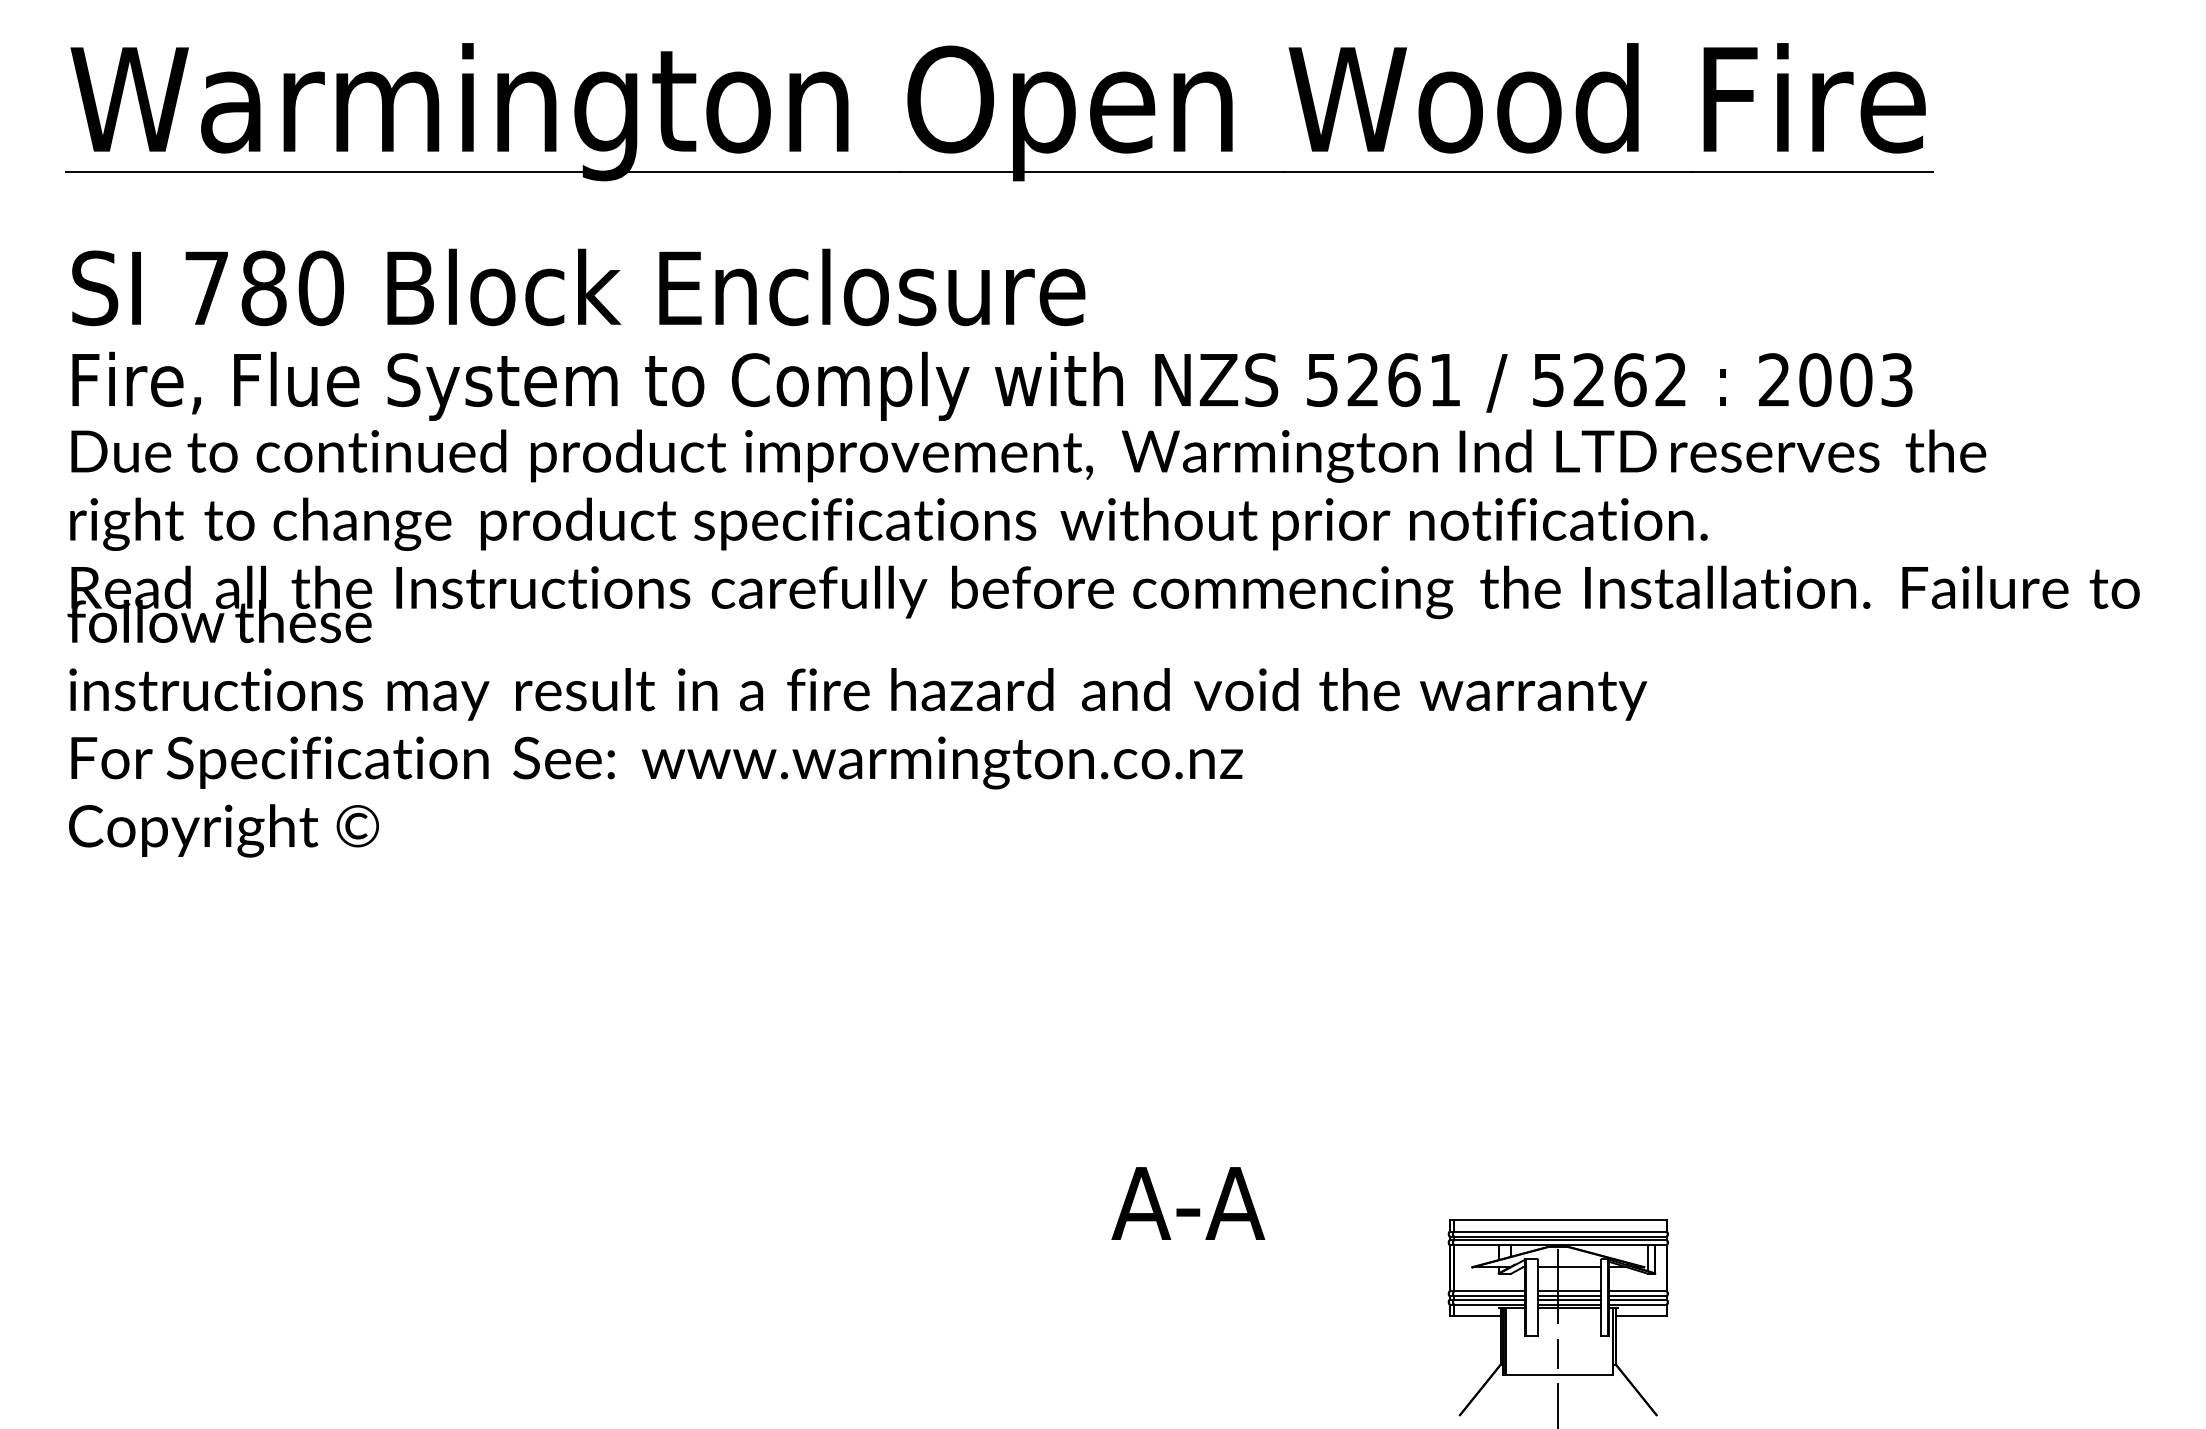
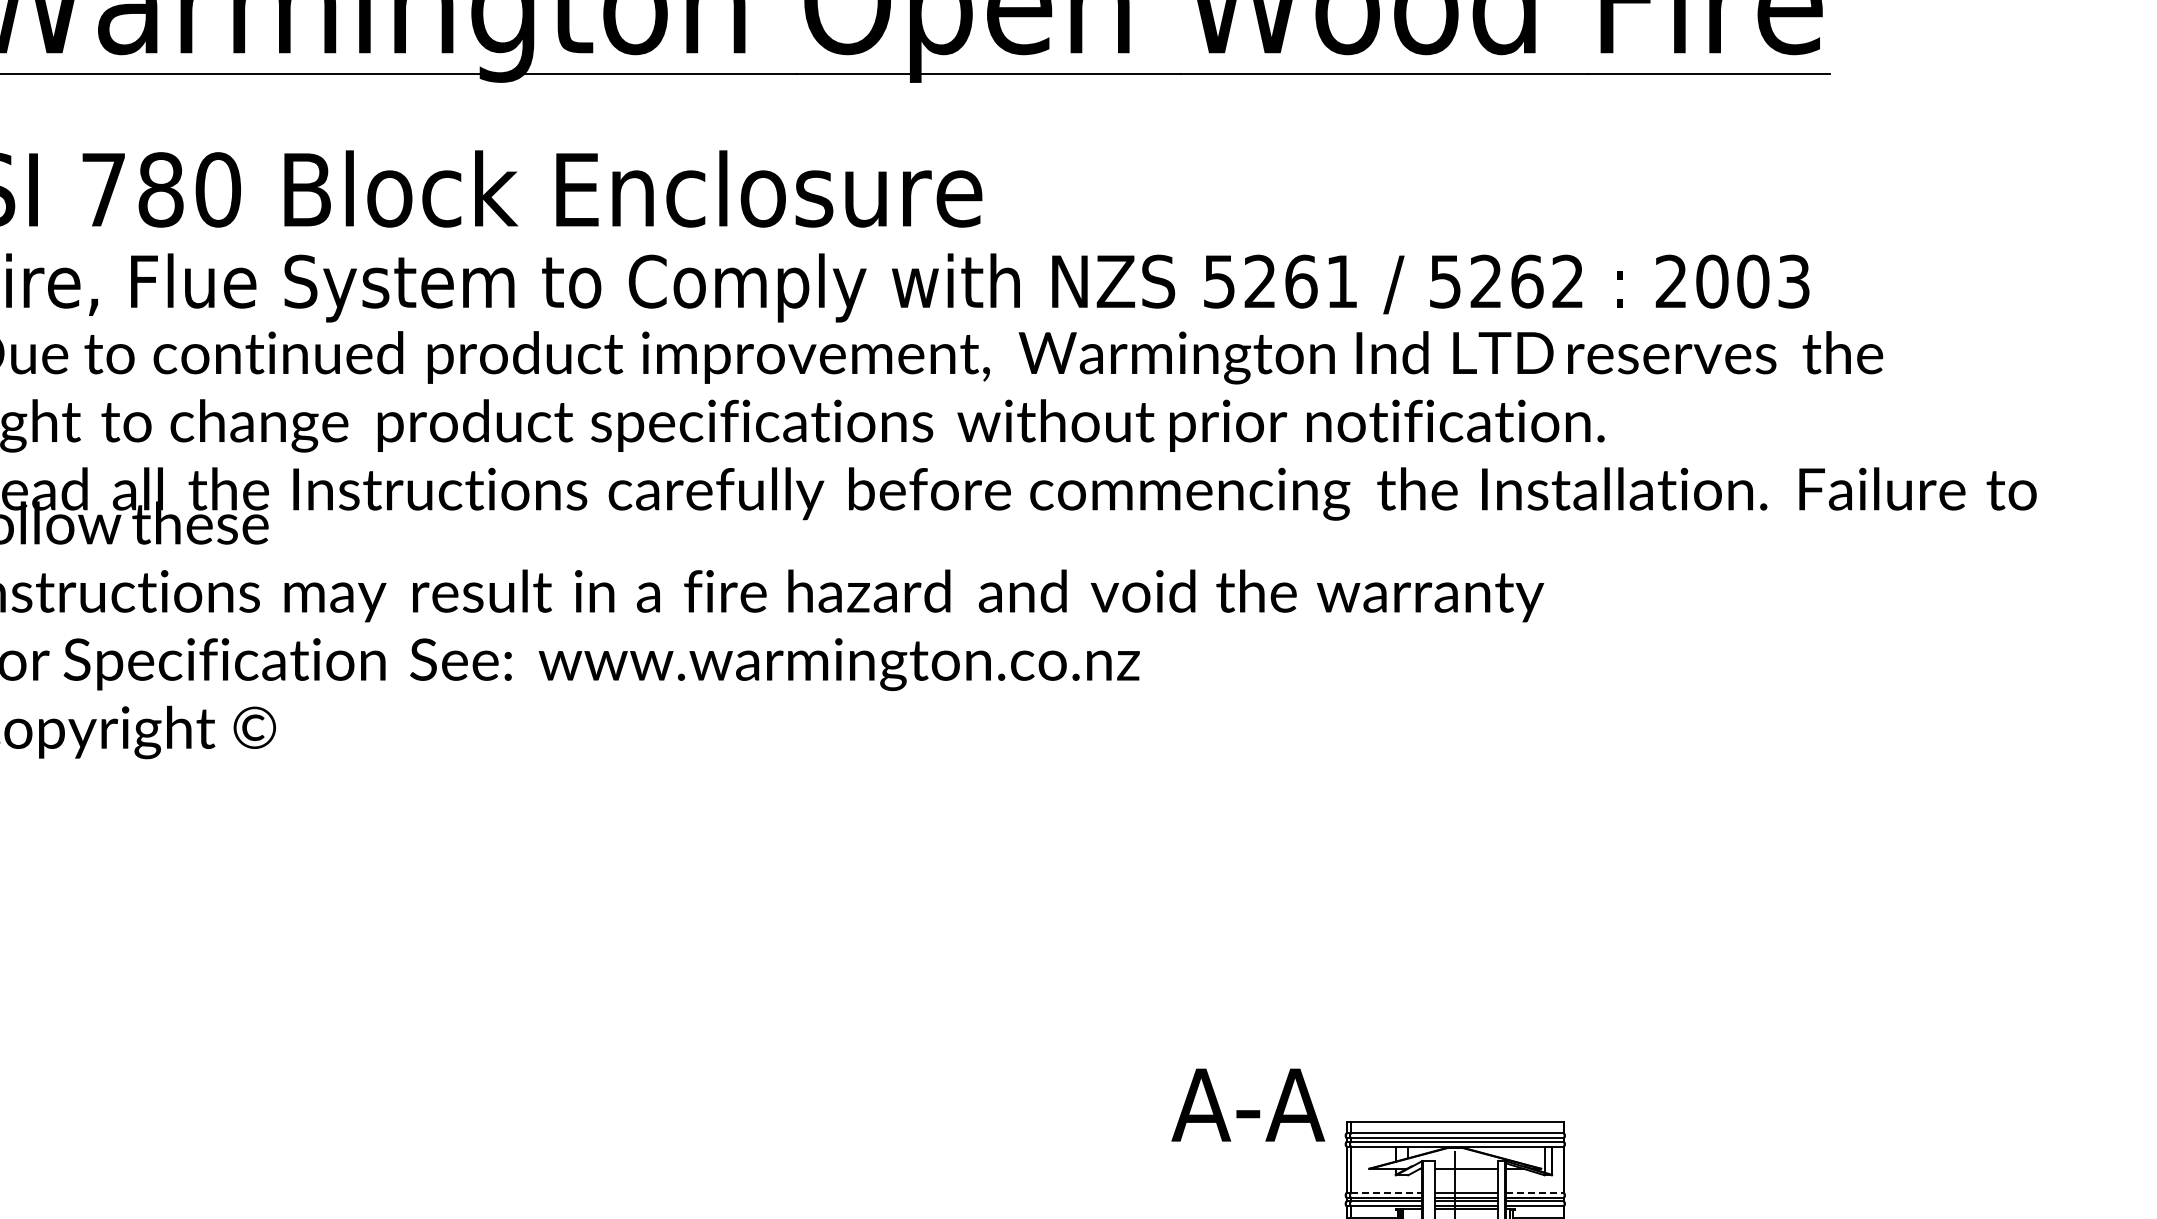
text: (1188, 1203) -> (1248, 1105), moved
line: (1489, 1291) -> (1386, 1193), solid -> dashed
line: (1637, 1291) -> (1534, 1193), solid -> dashed

